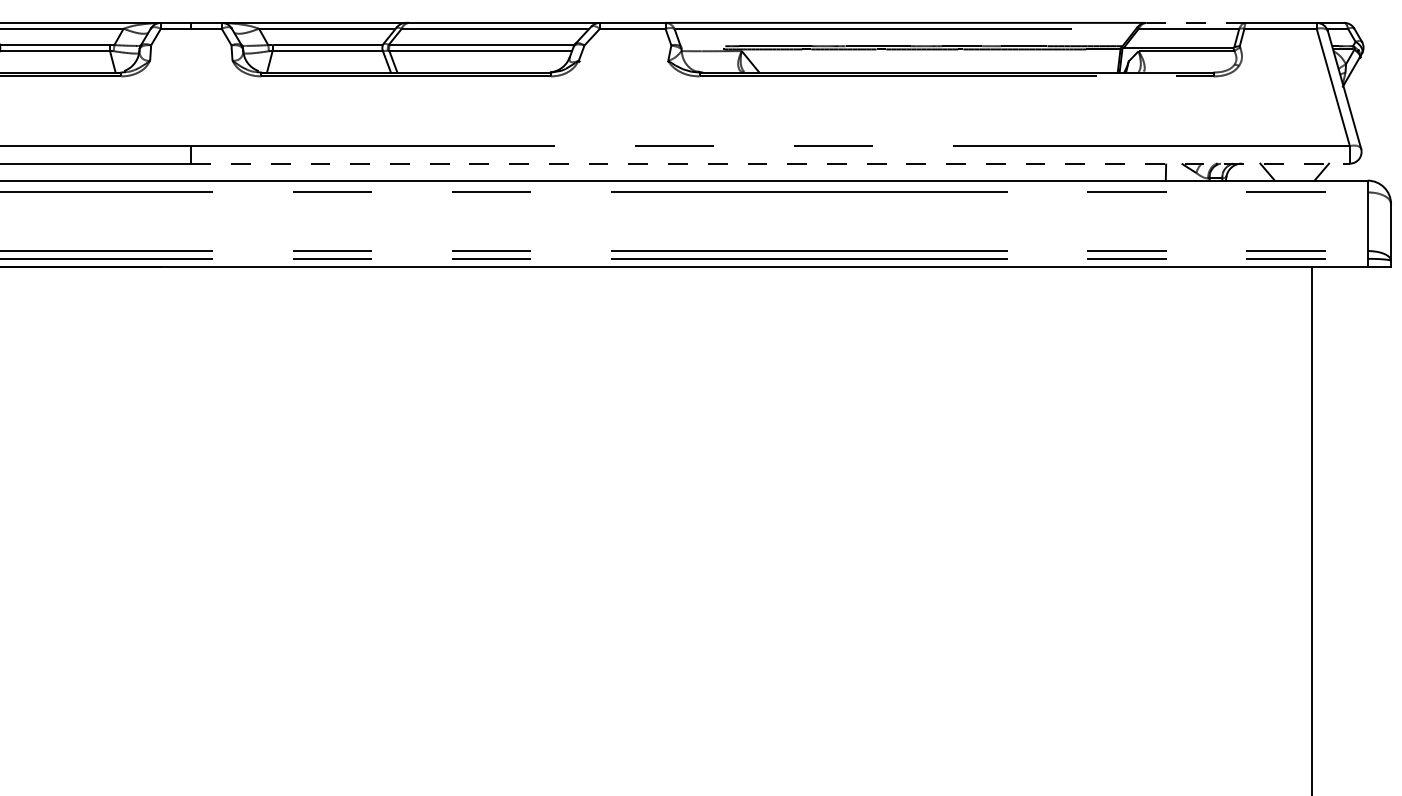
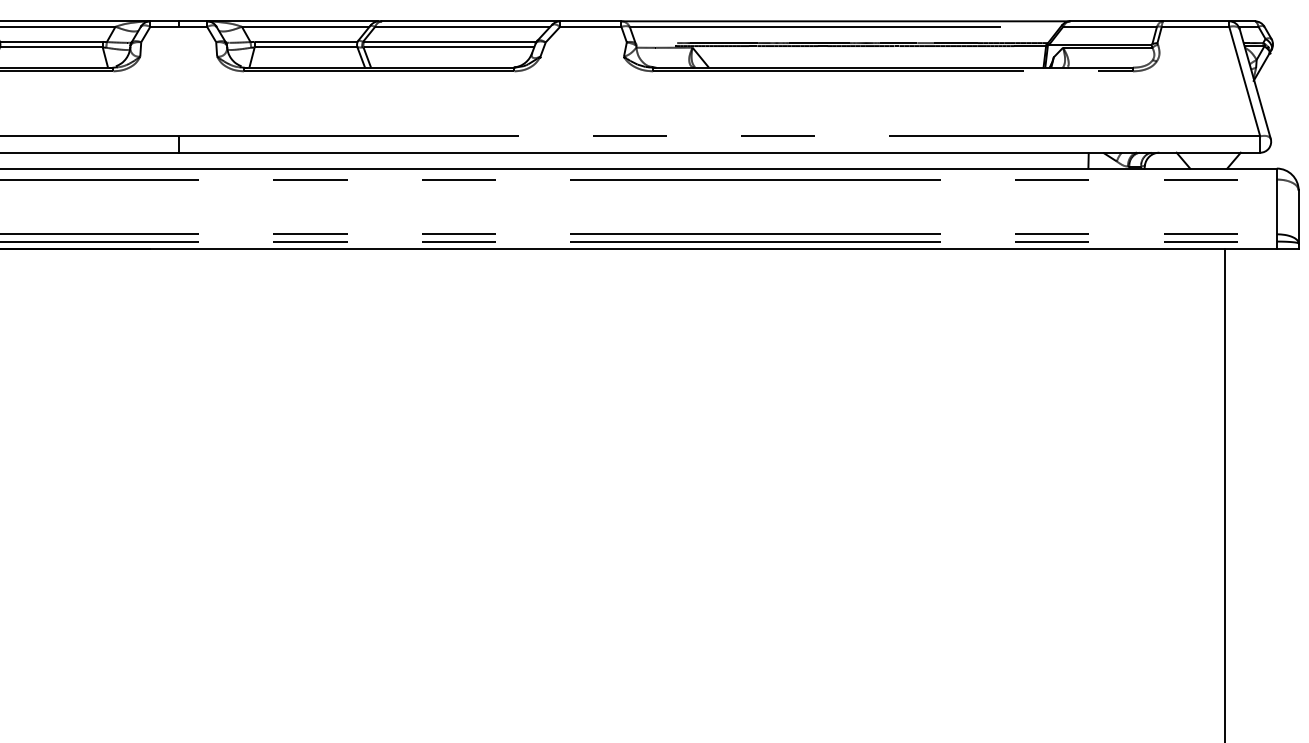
line: (1196, 22) -> (1117, 20), dashed -> solid
line: (771, 163) -> (720, 152), dashed -> solid

